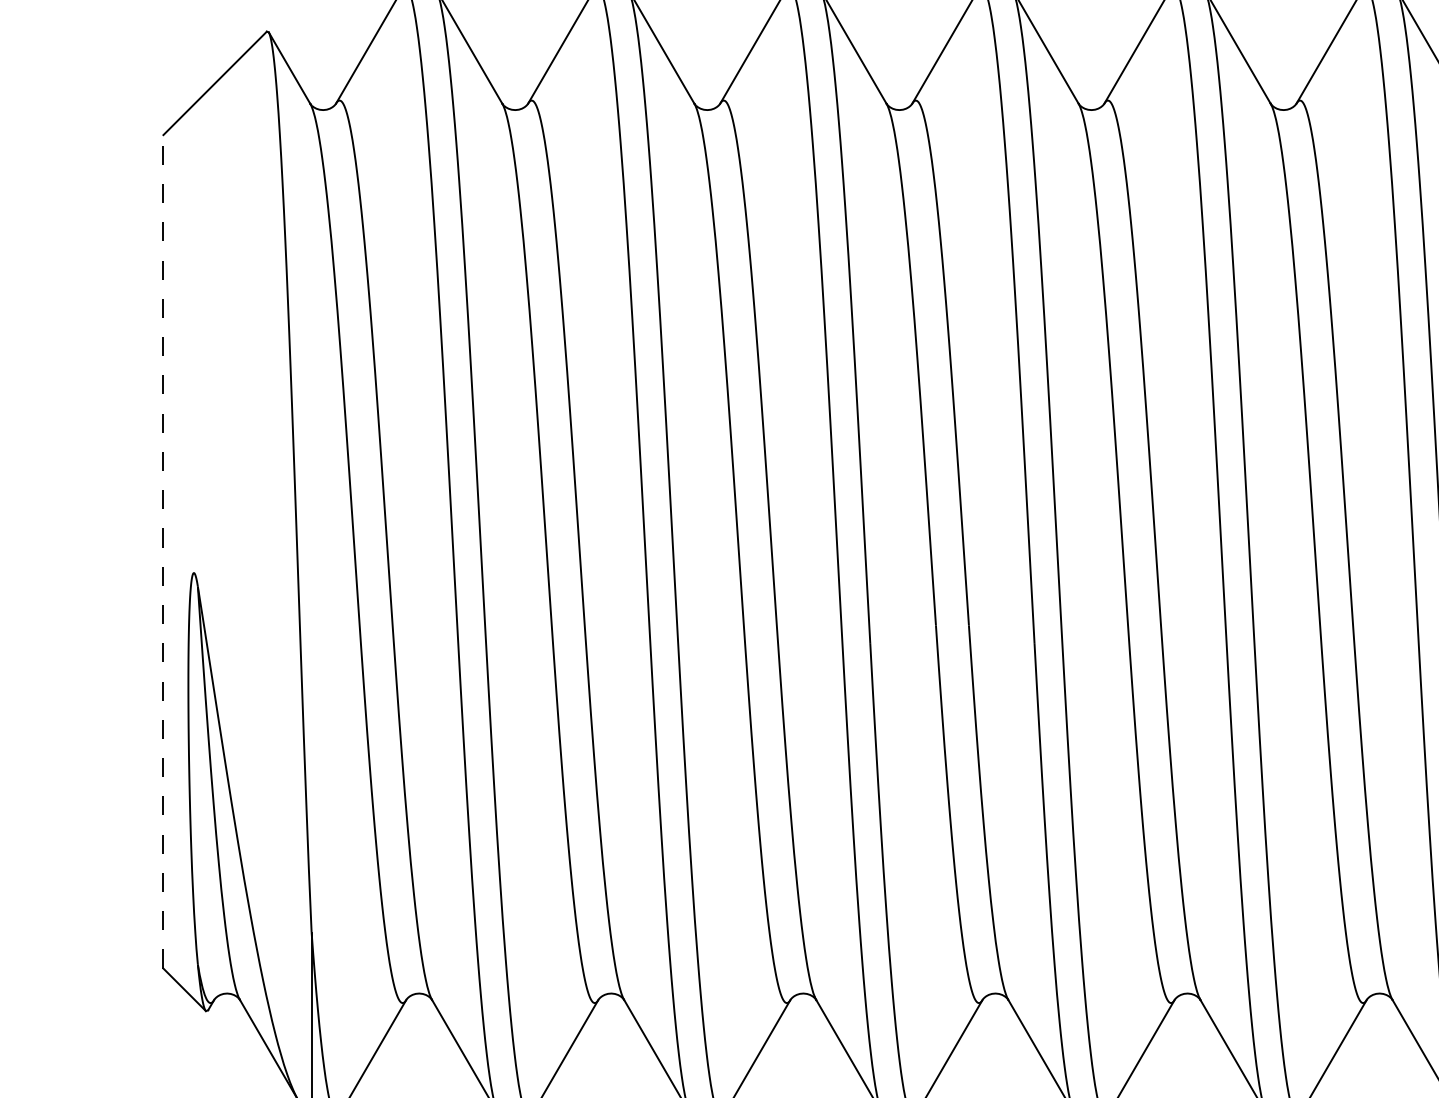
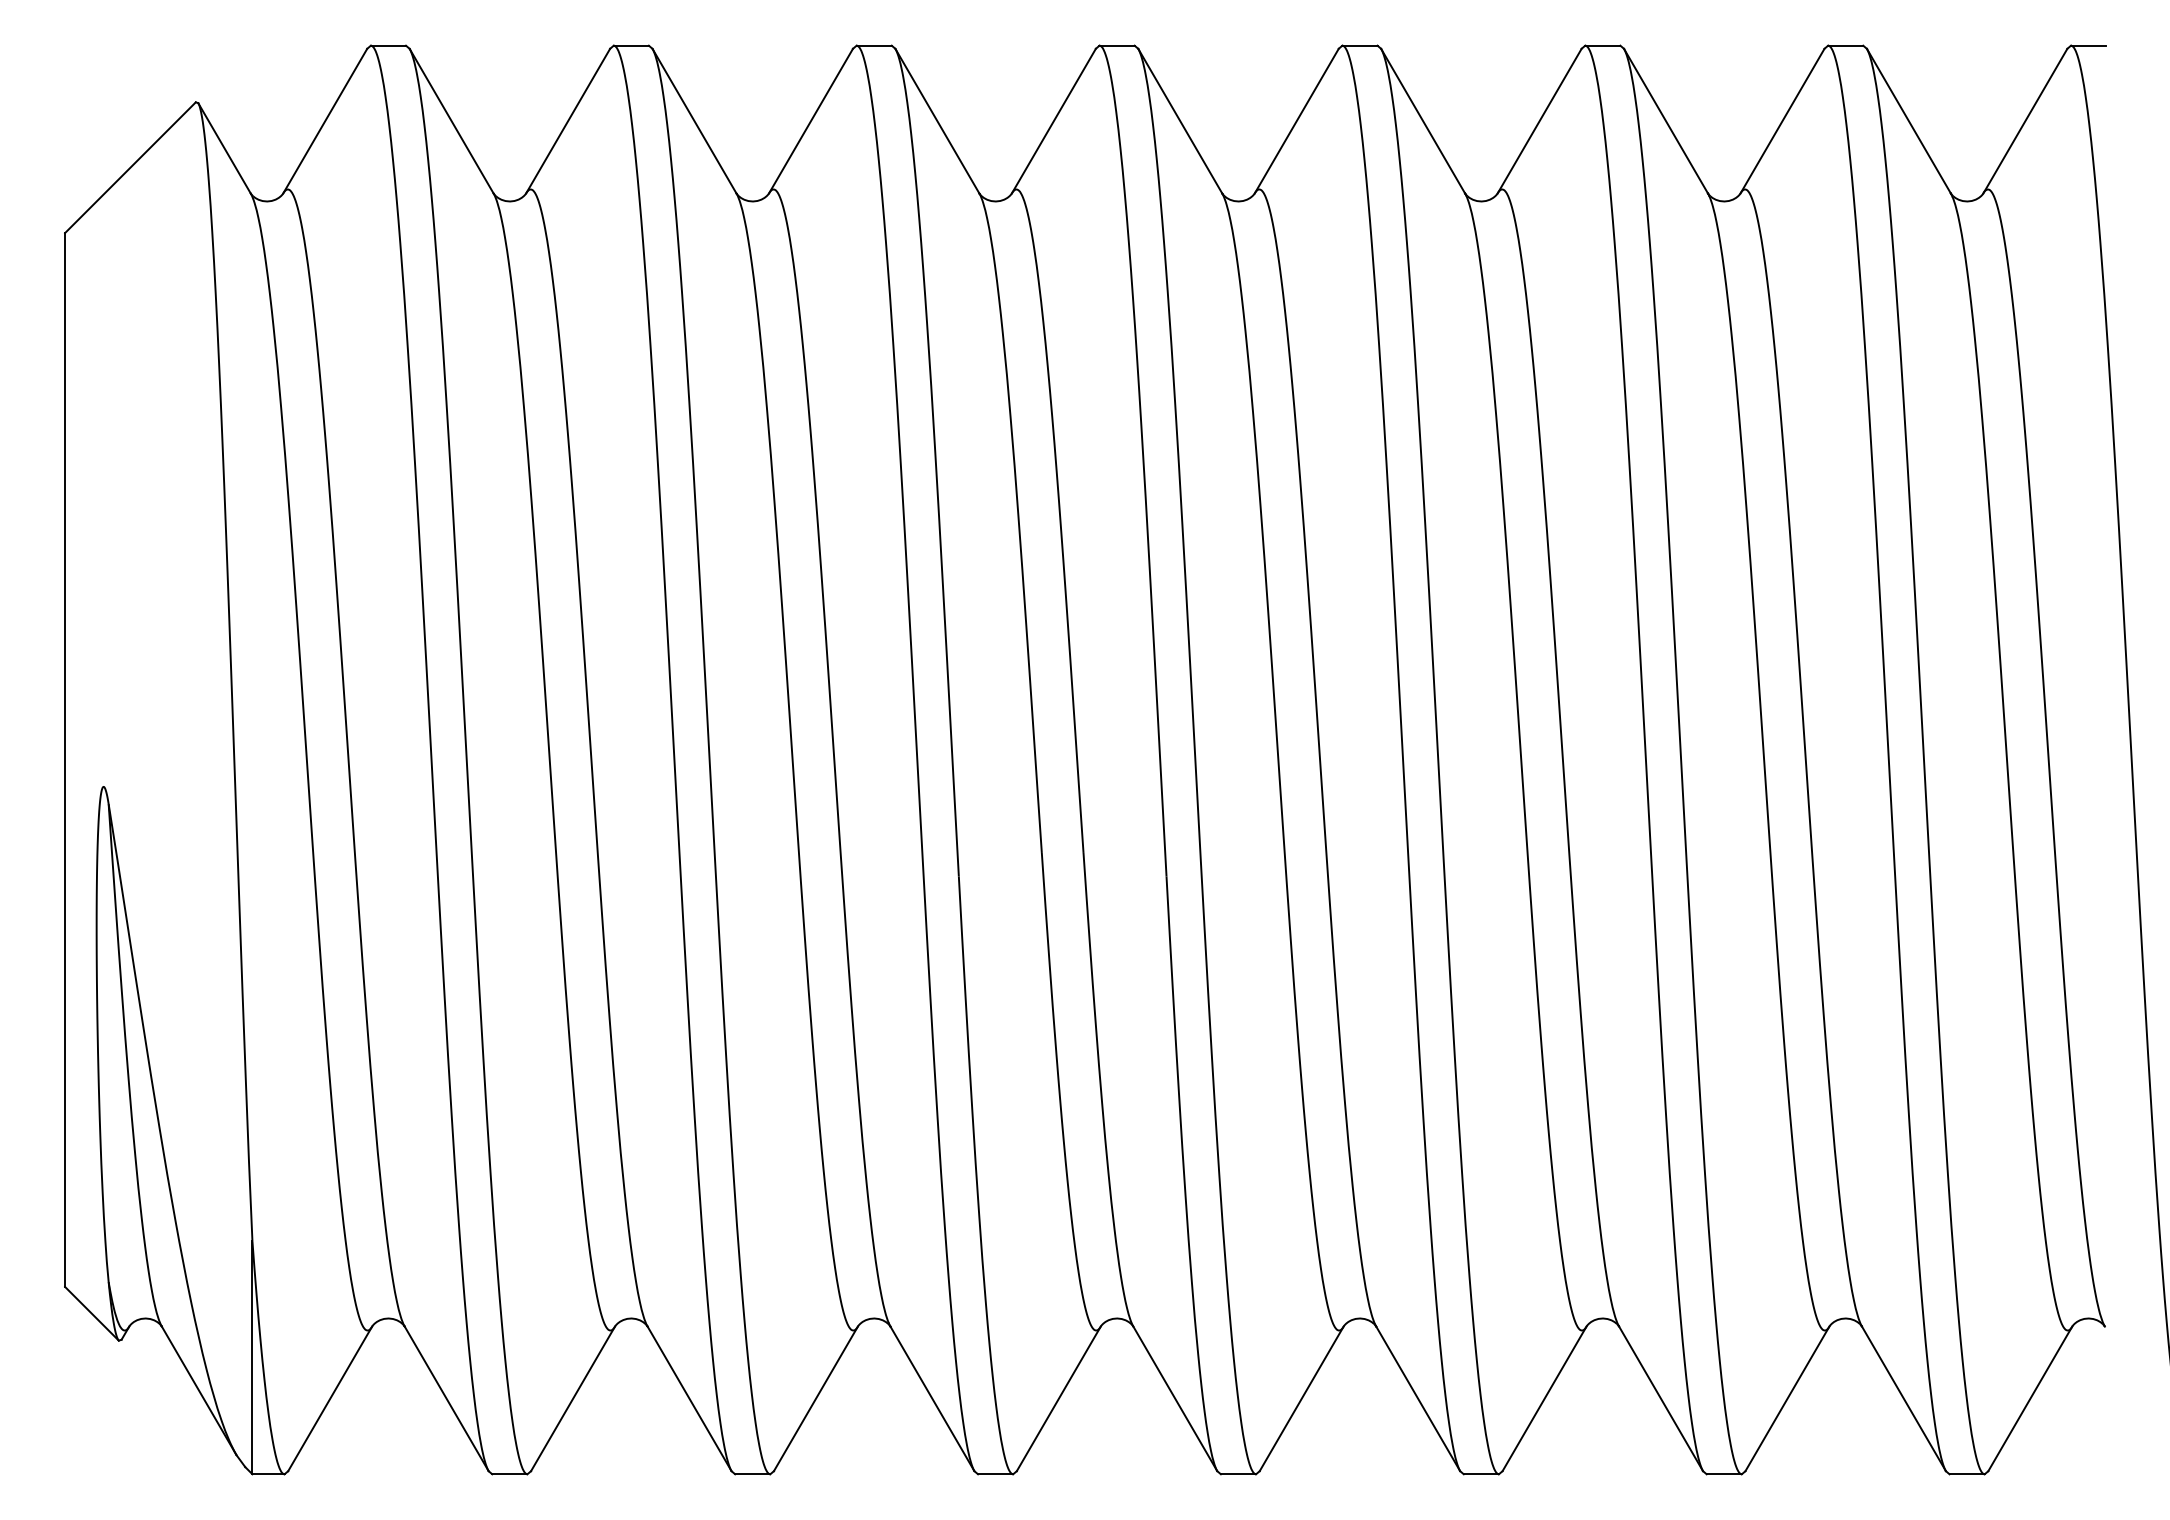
line: (163, 552) -> (65, 760), dashed -> solid

